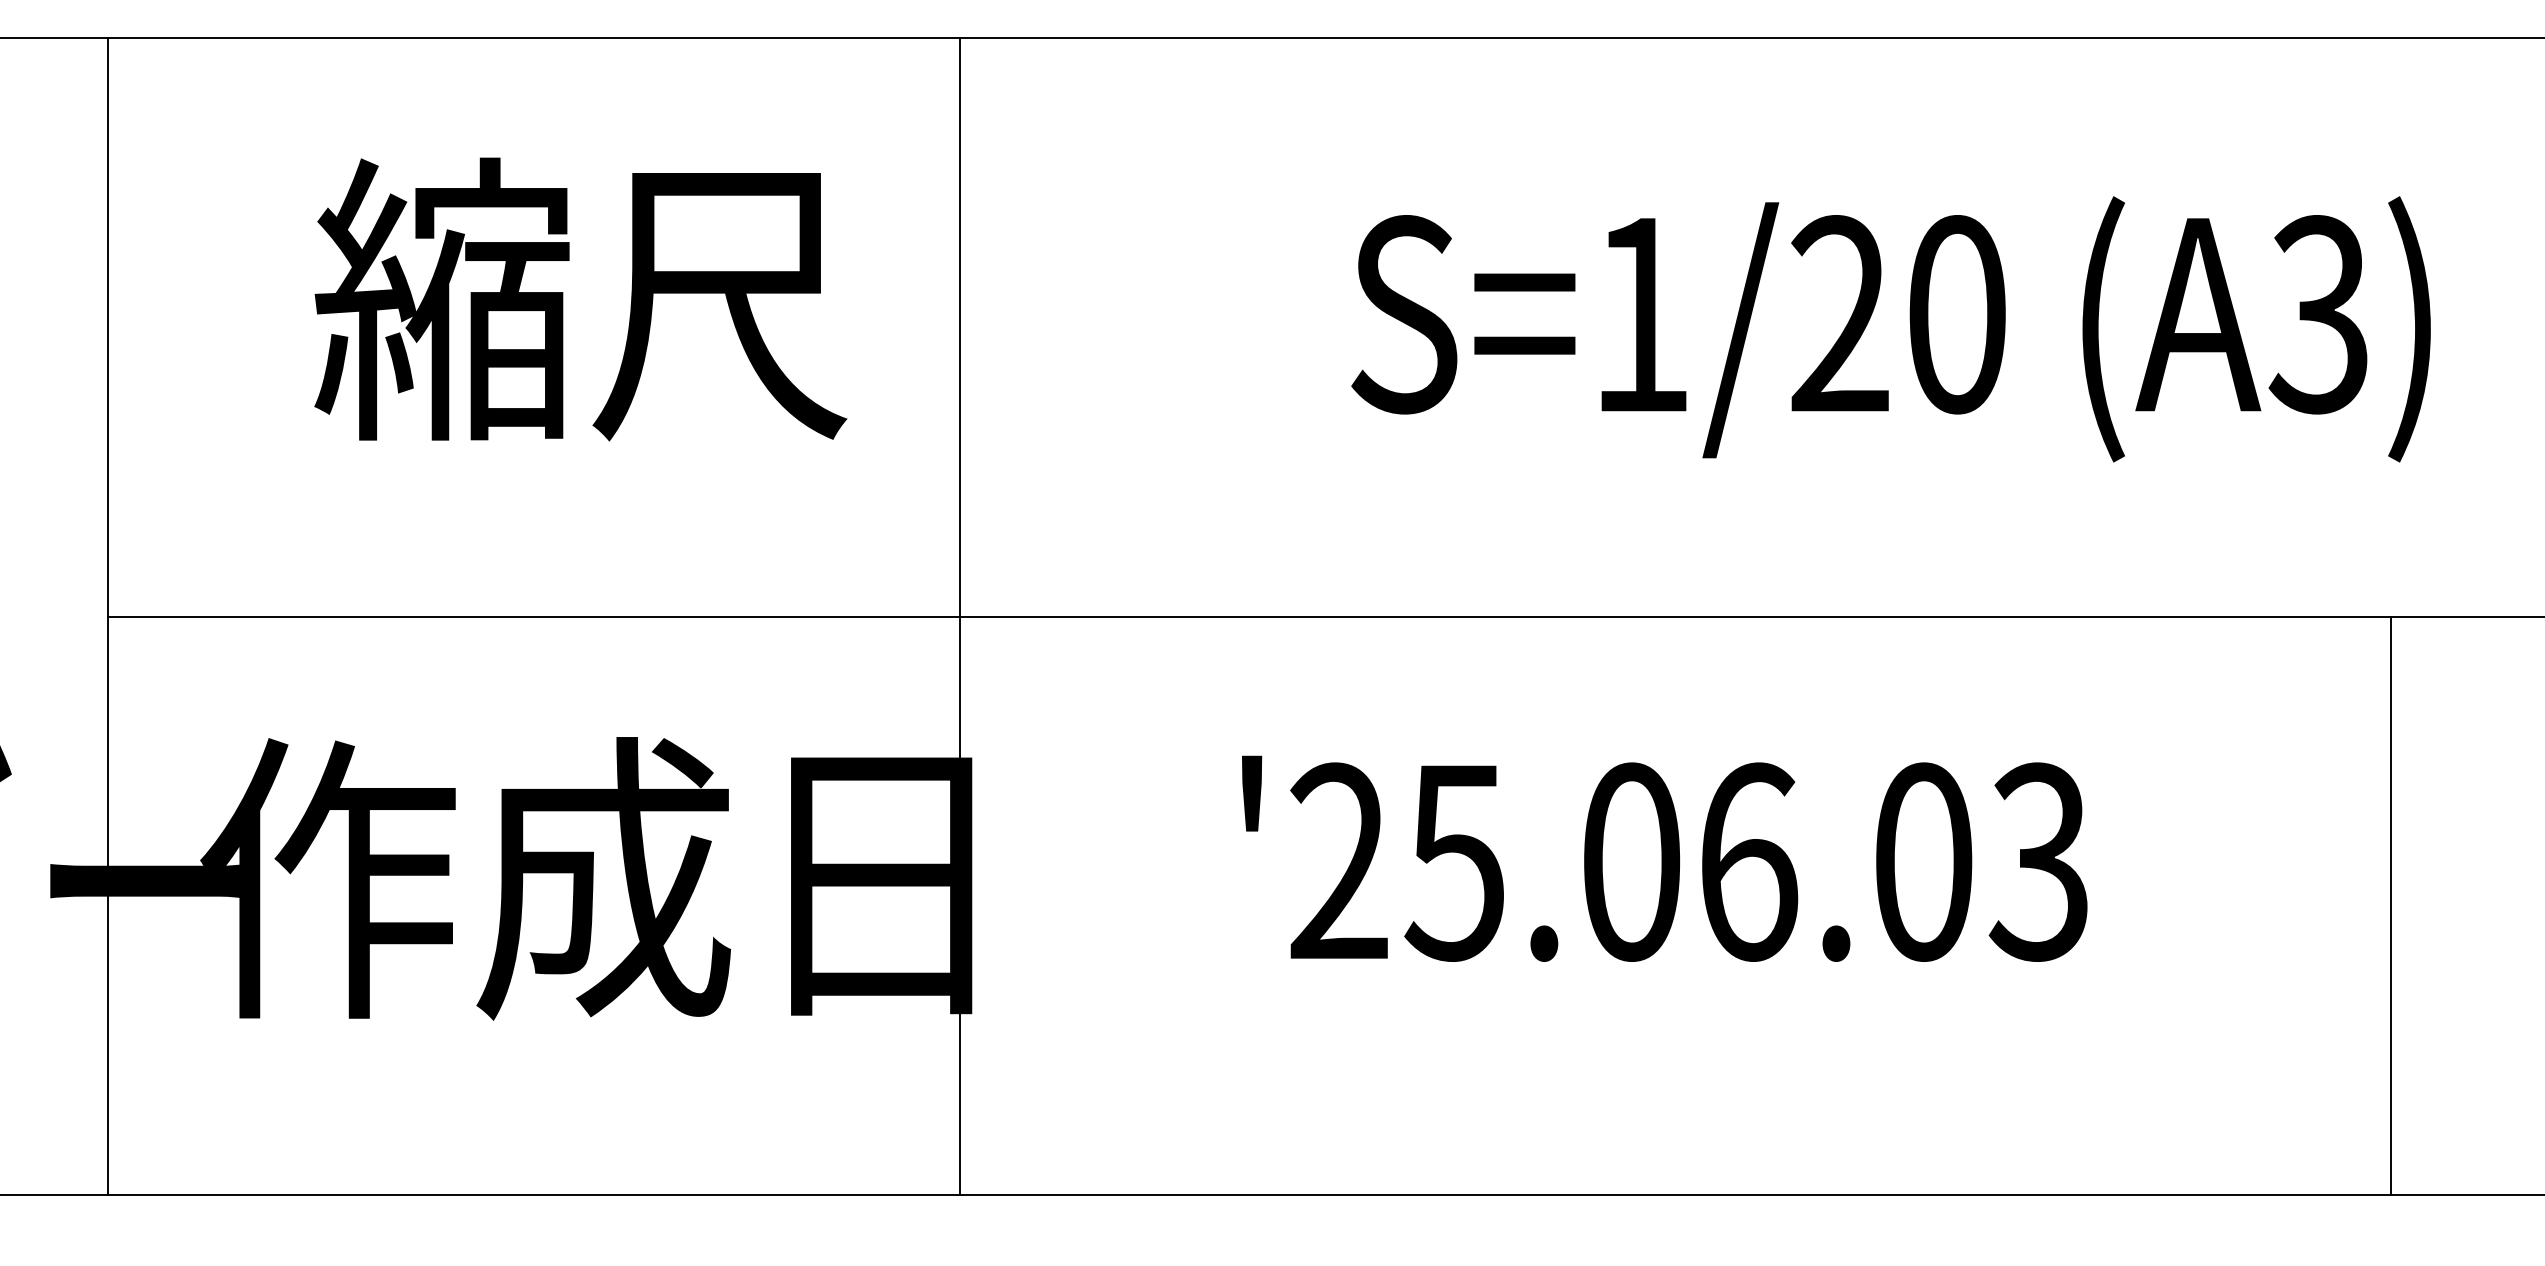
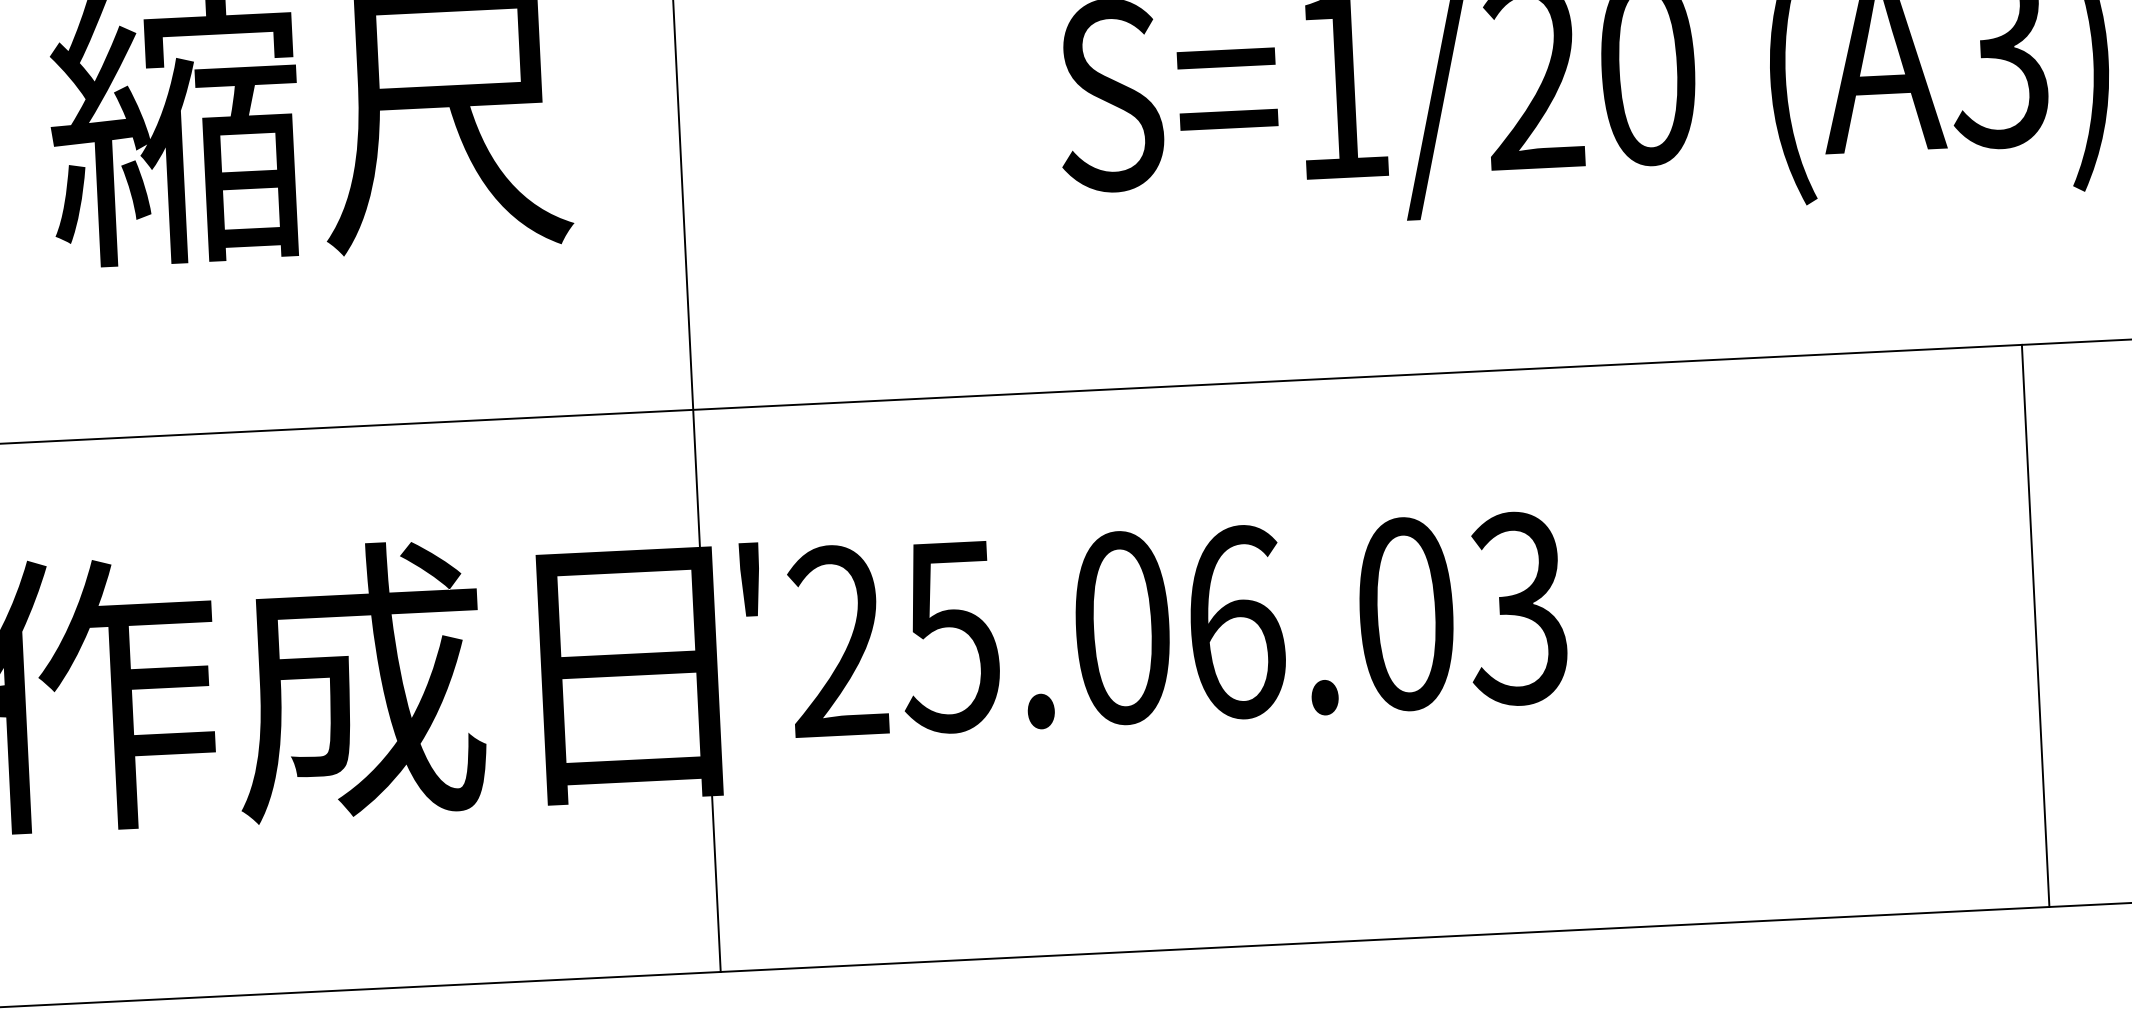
text: (1664, 858) -> (1154, 623), moved
line: (2391, 905) -> (2035, 625), moved

